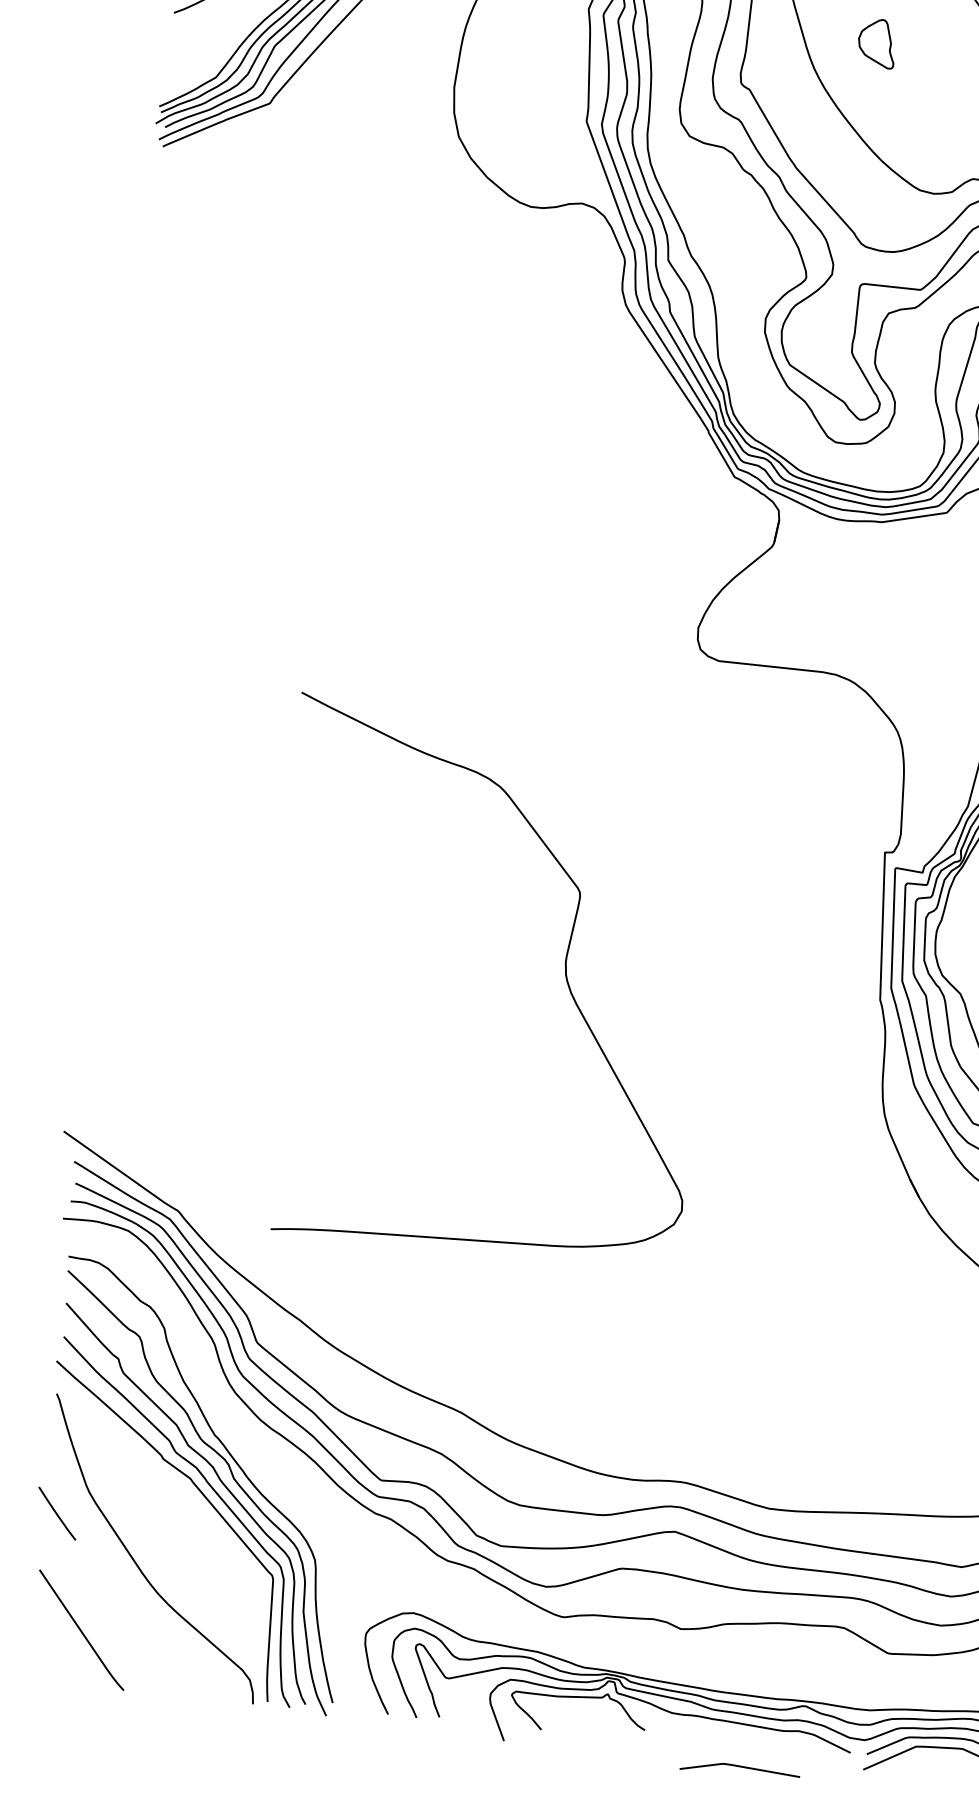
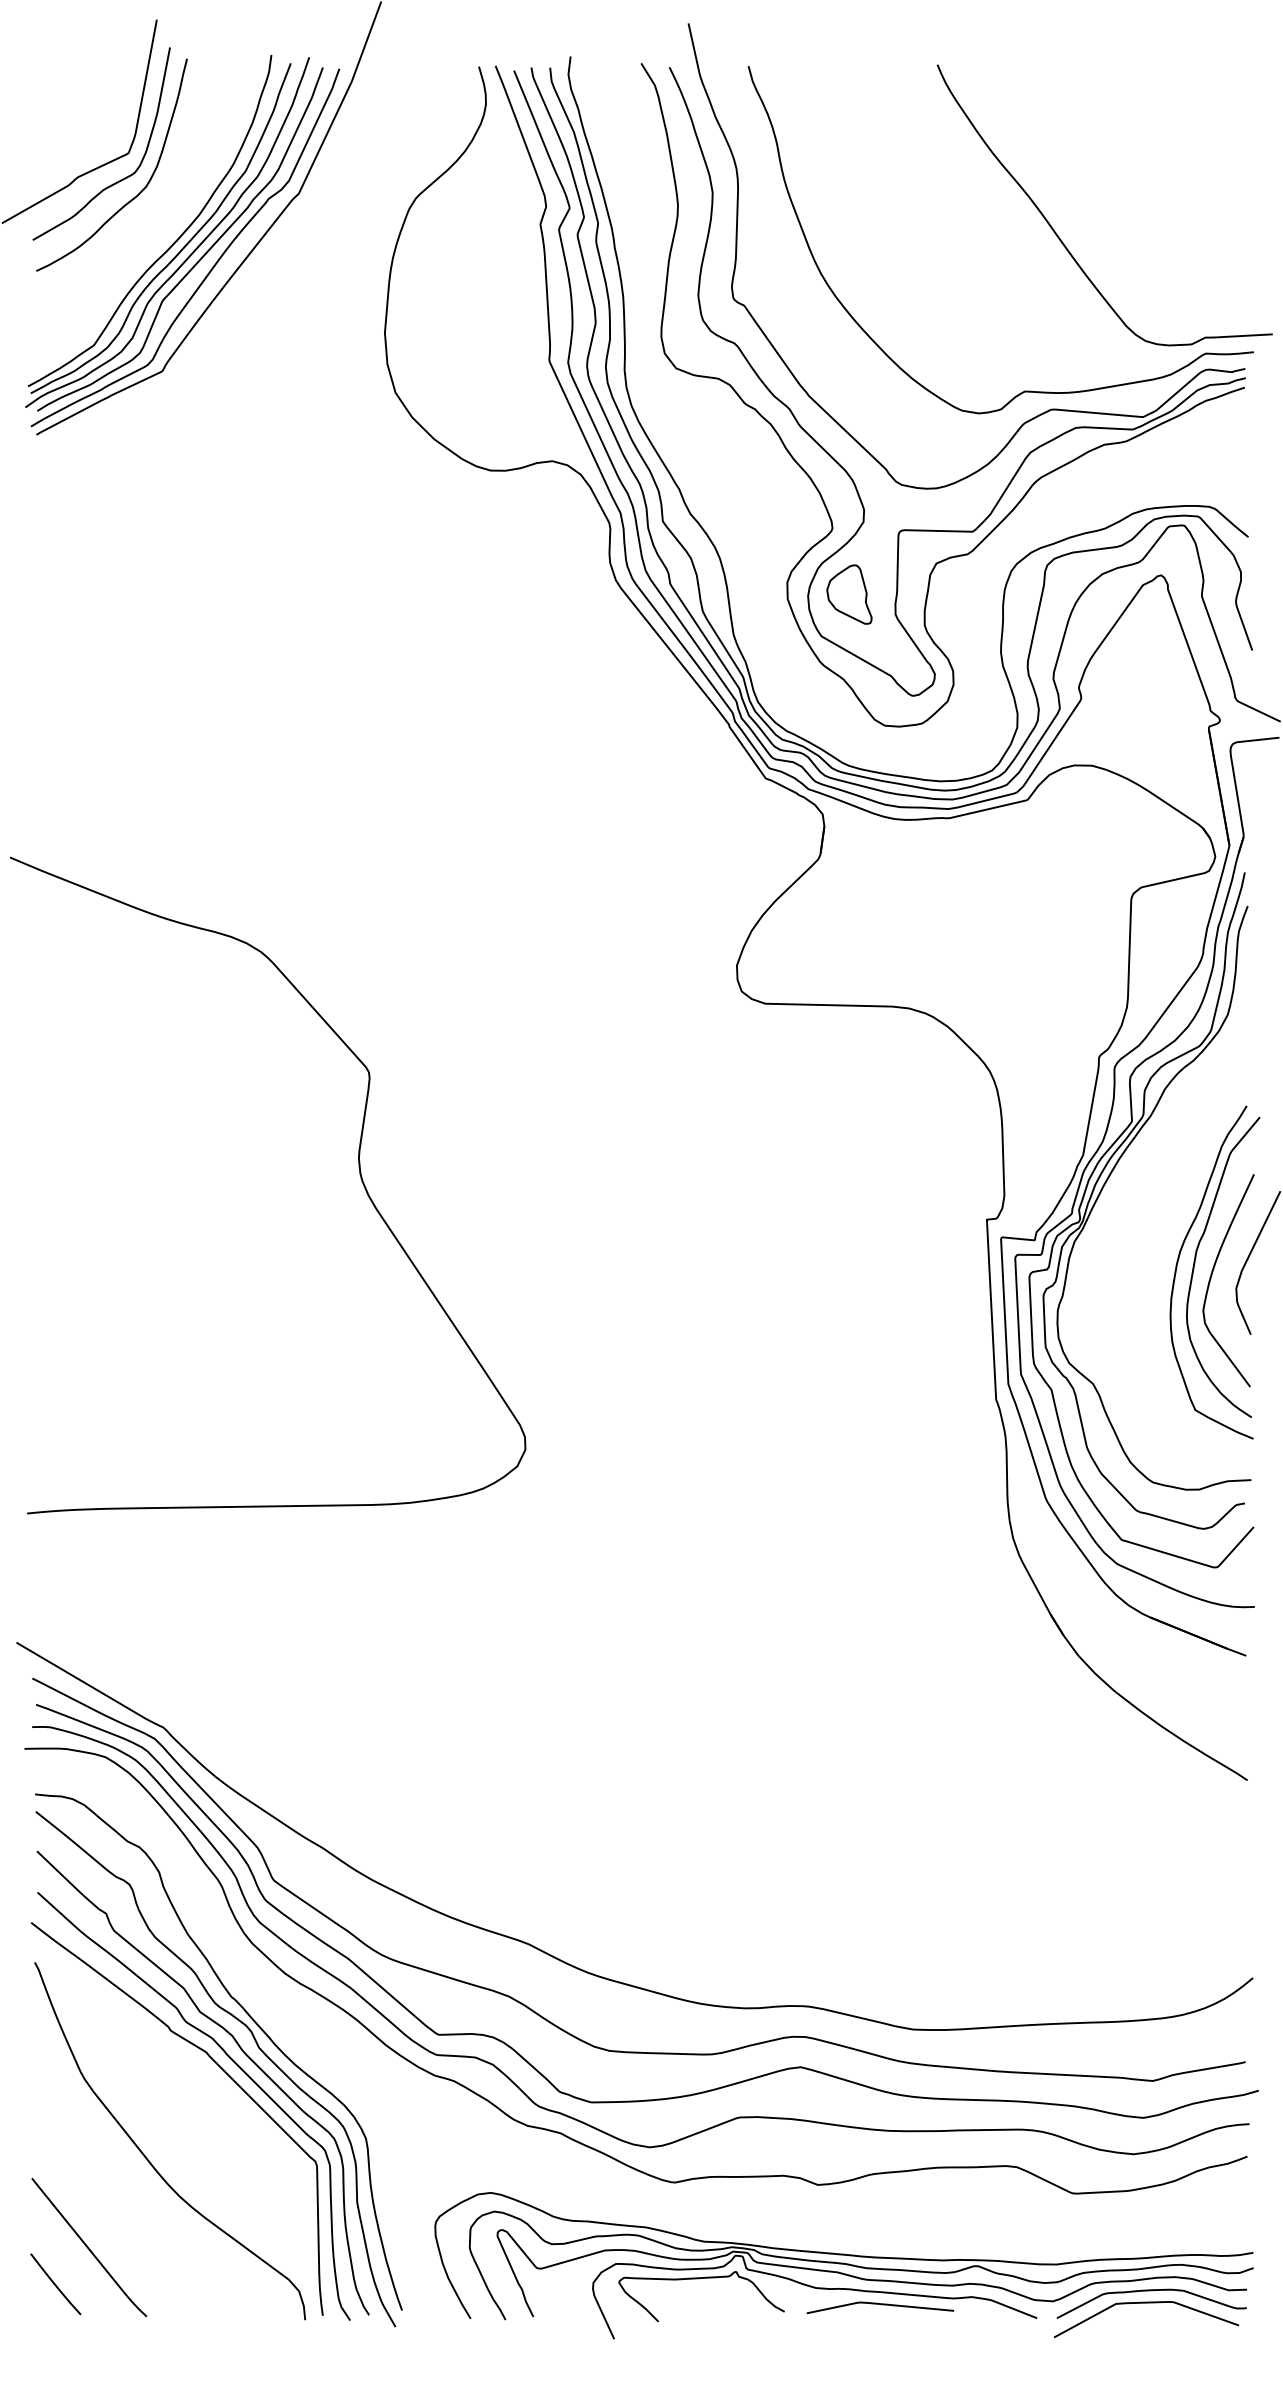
part: (876, 43) -> (849, 594), moved
curve: (565, 975) -> (359, 1174), moved
curve: (57, 1513) -> (55, 2284), moved
curve: (741, 1767) -> (881, 2305), moved

